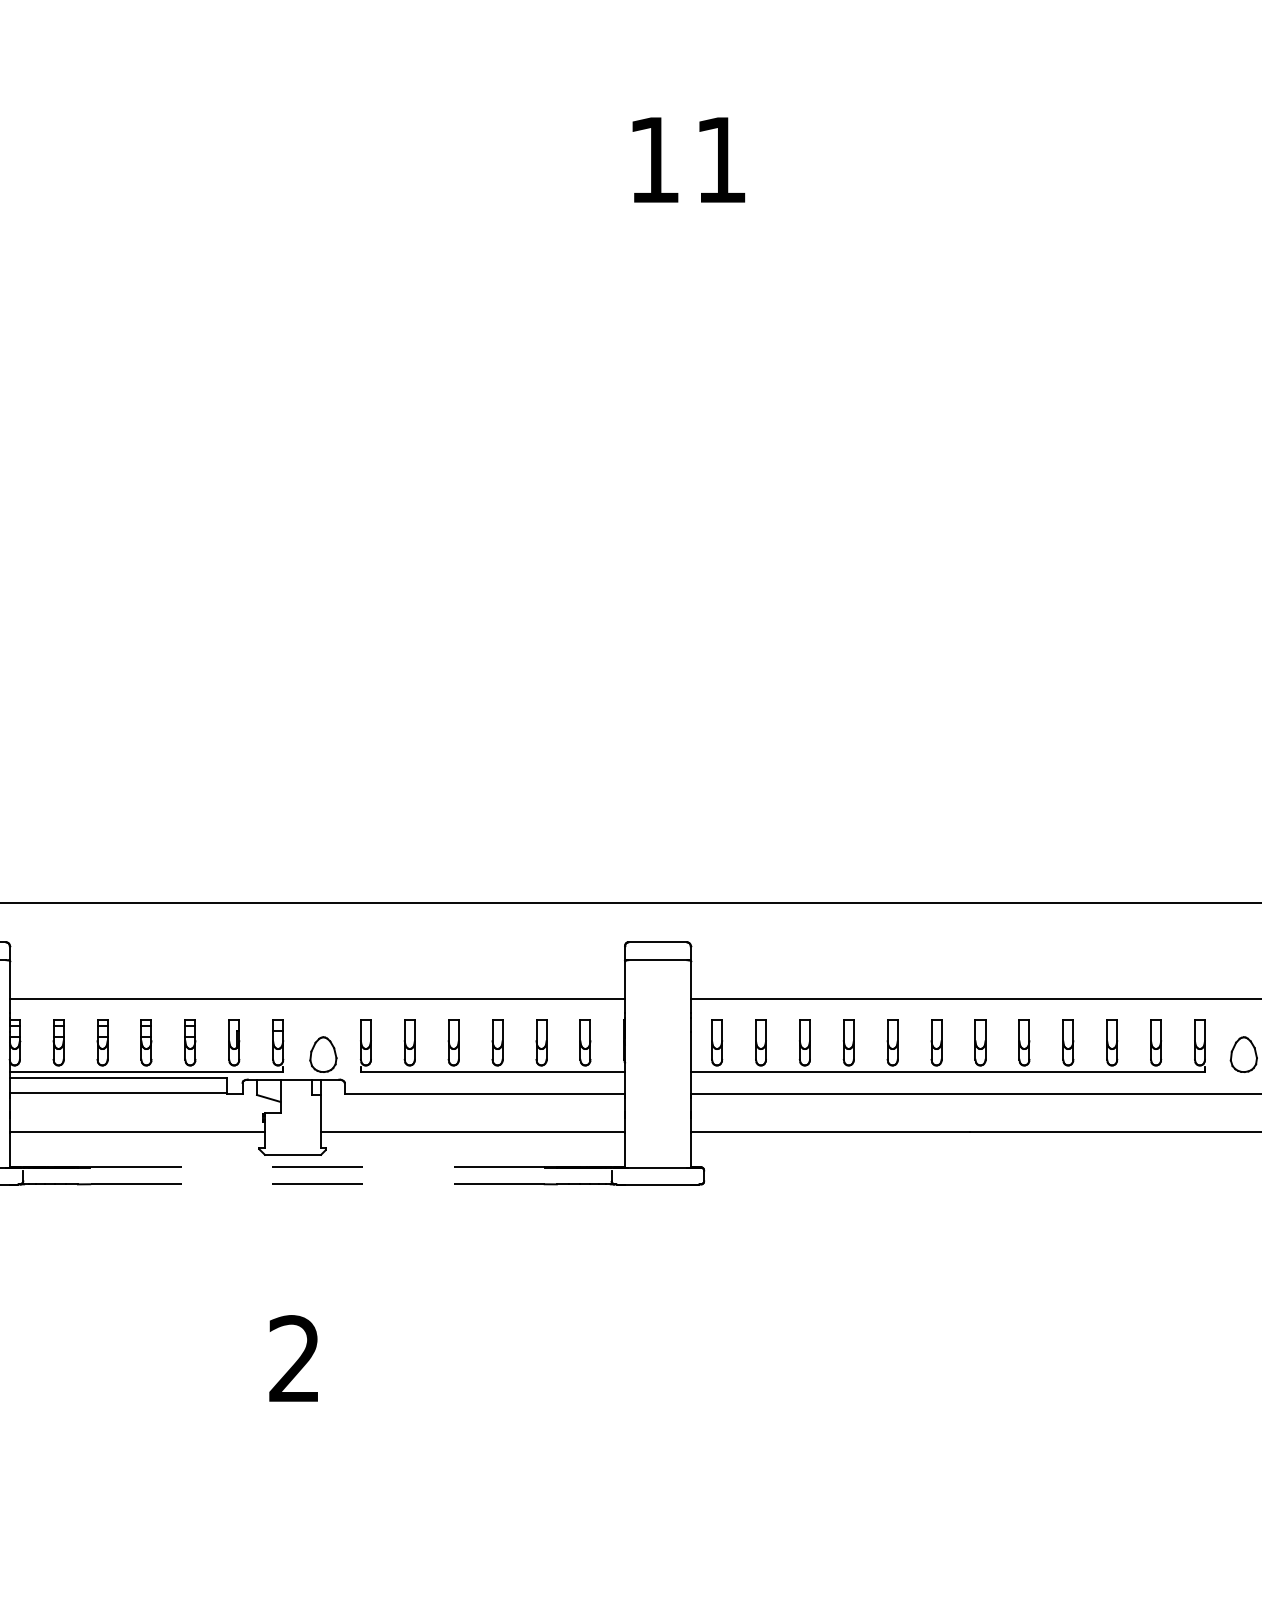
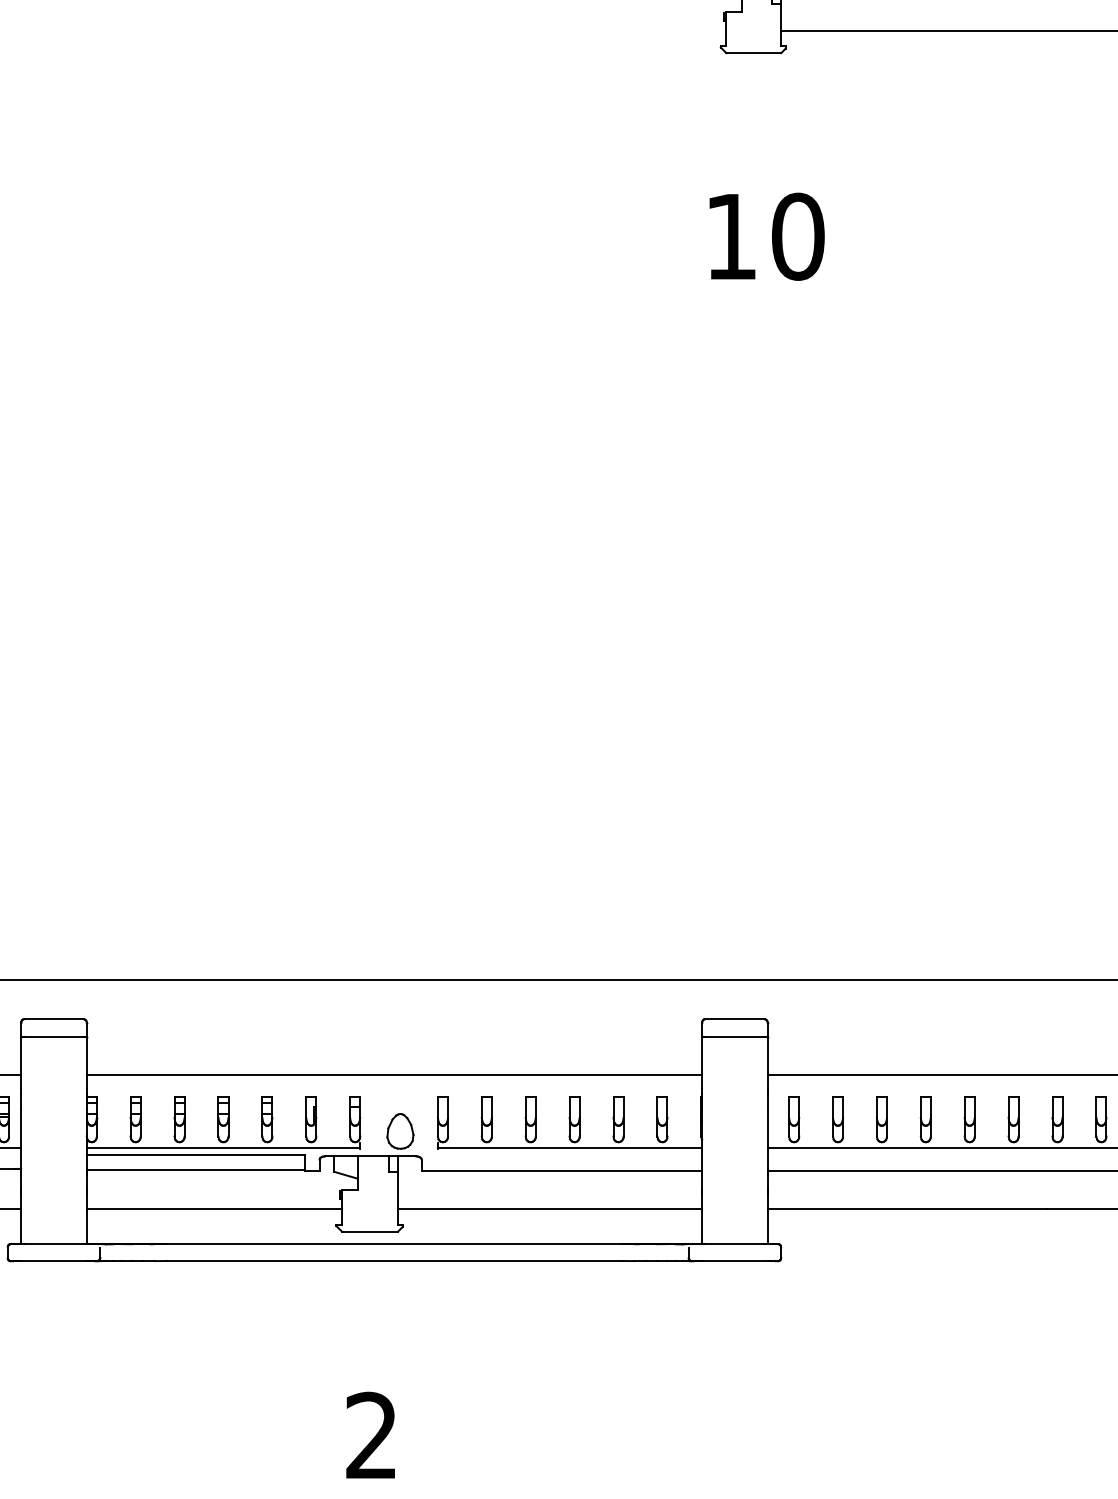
text: (721, 160) -> (798, 237), 11 -> 10
line: (316, 1167) -> (393, 1244), dashed -> solid
line: (316, 1184) -> (393, 1261), dashed -> solid

